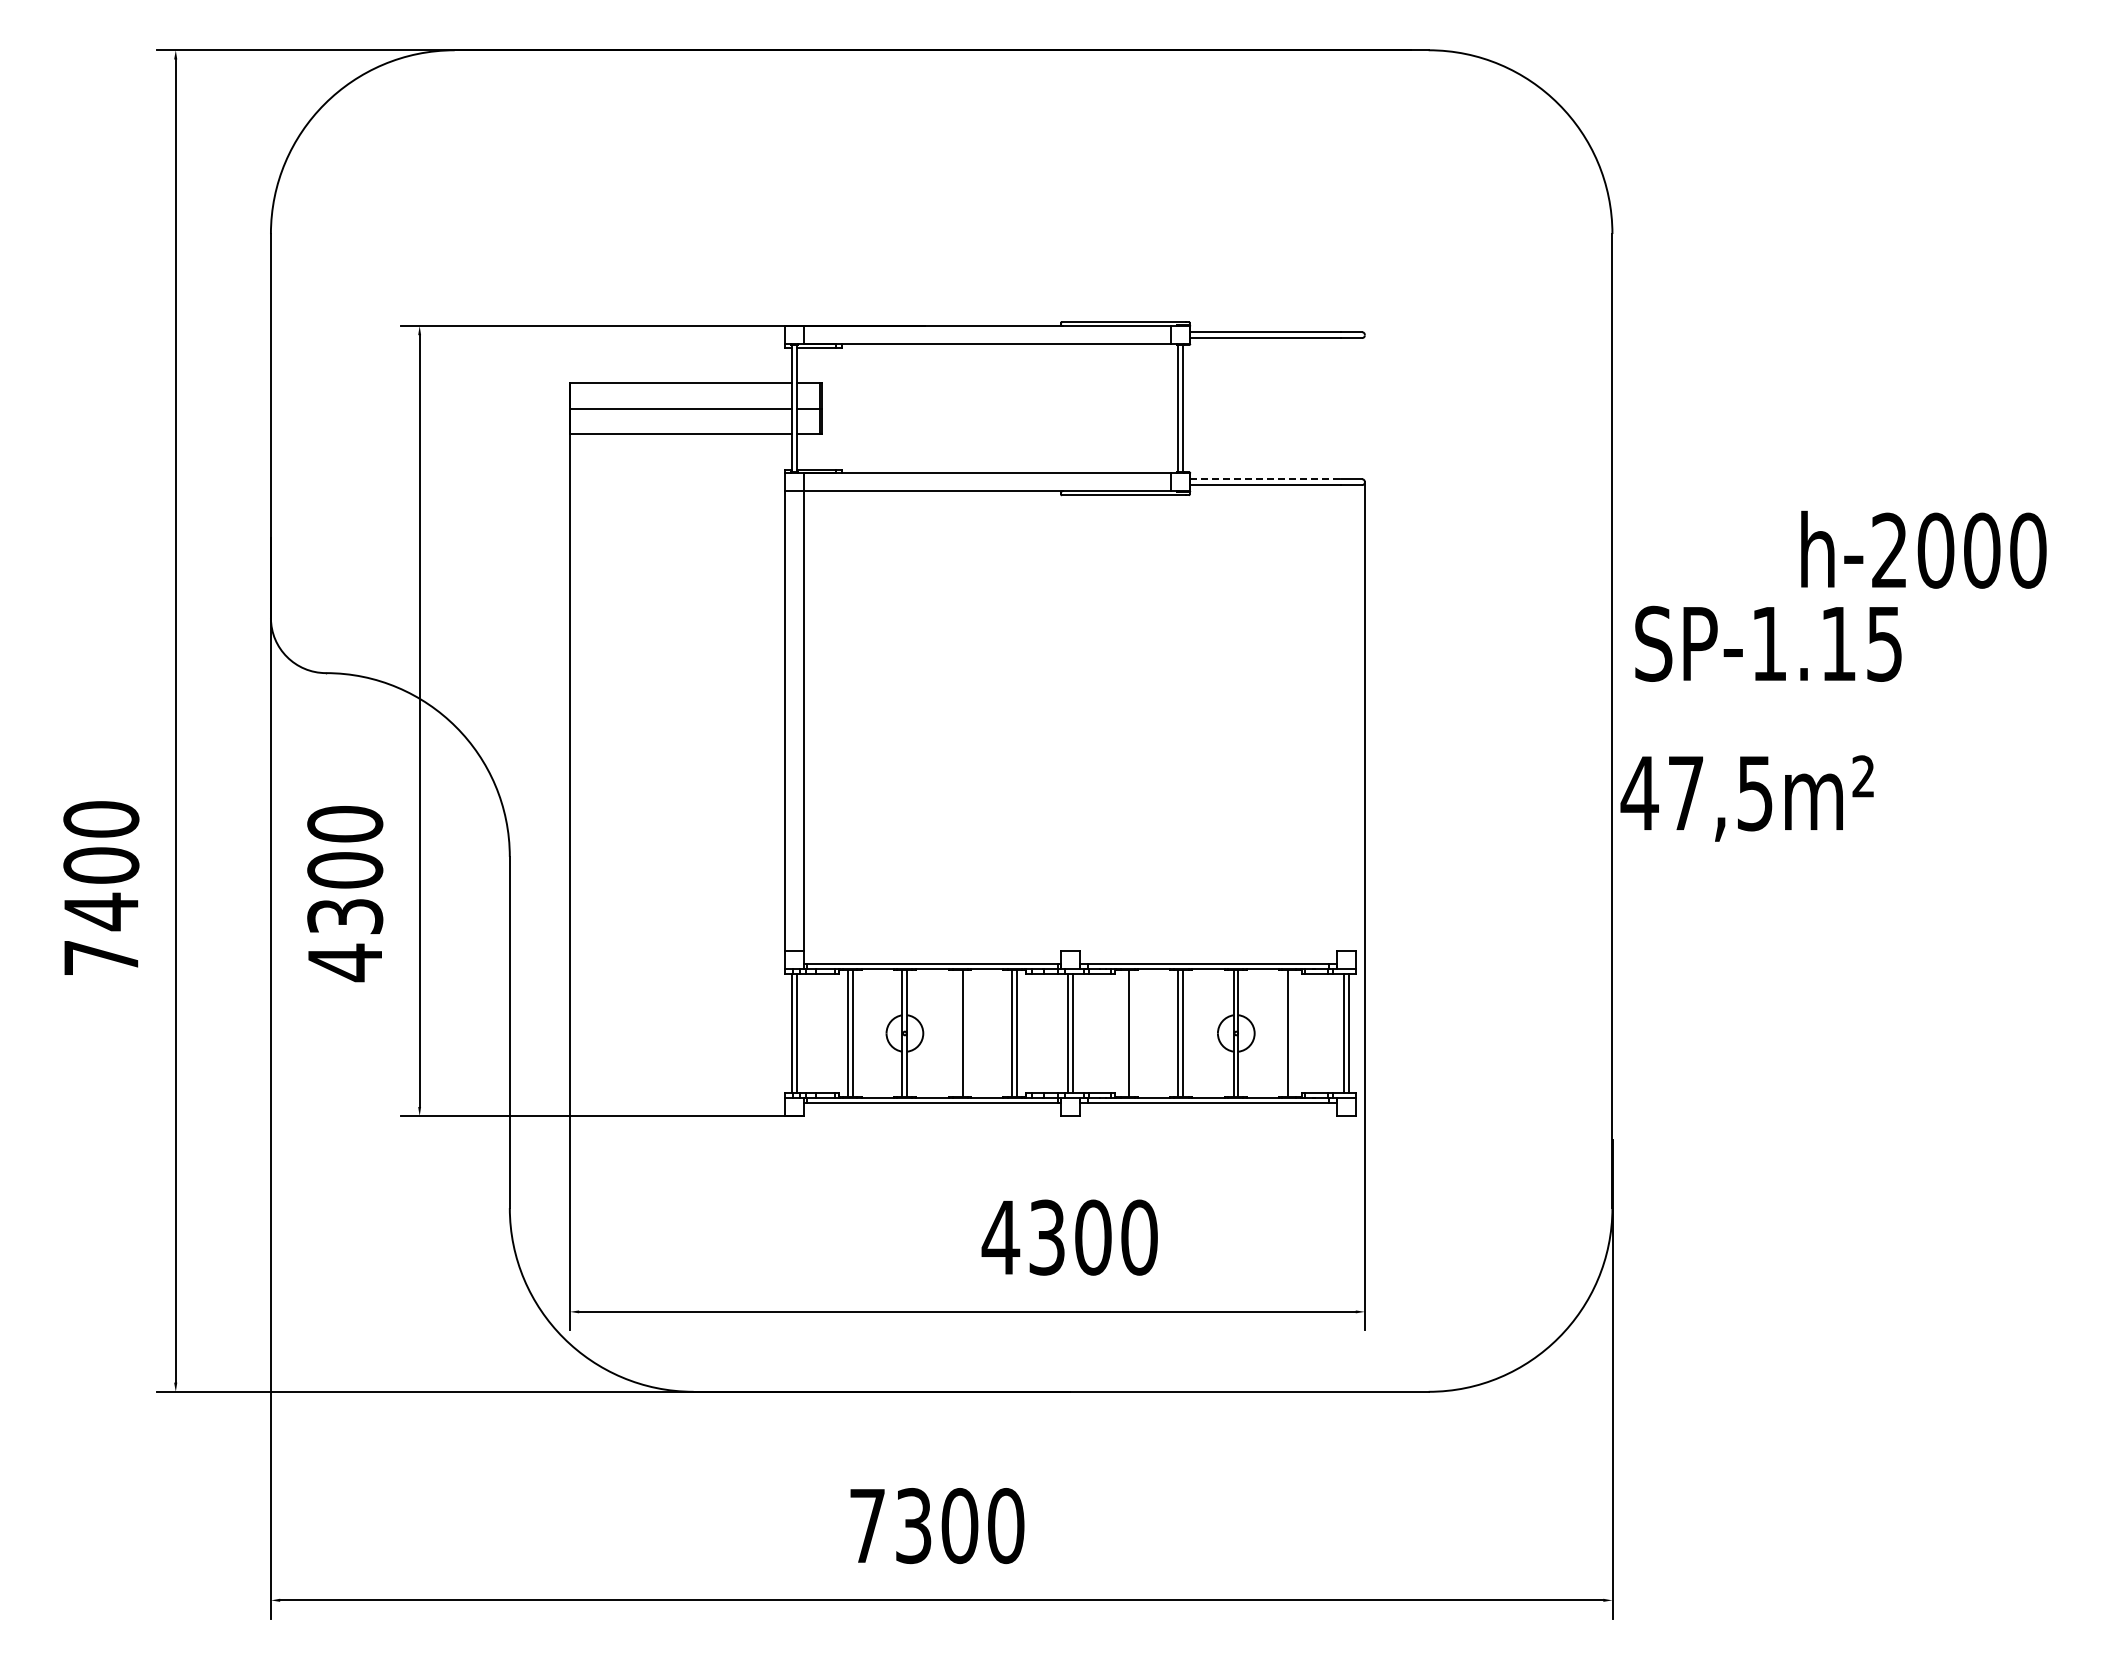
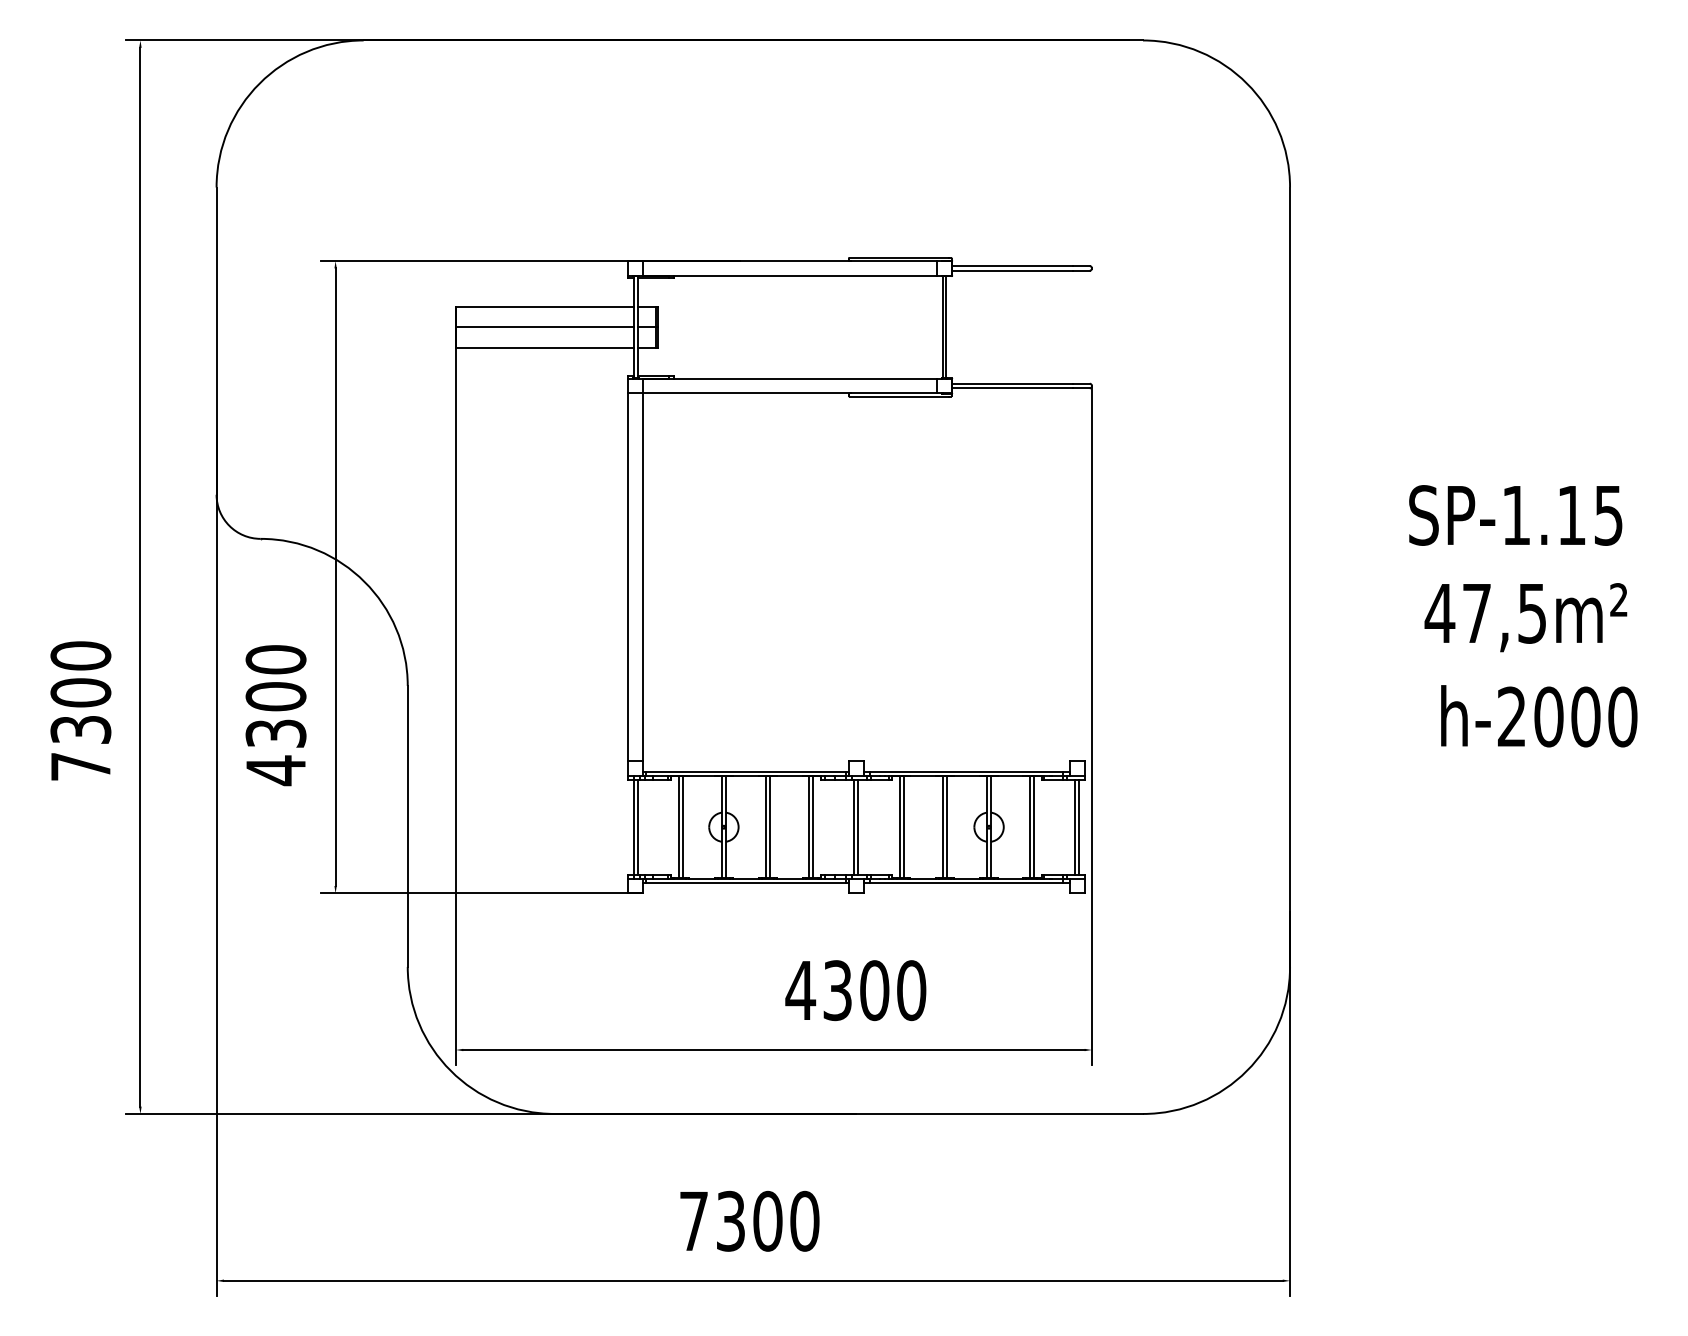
line: (1265, 479) -> (1012, 383), dashed -> solid
text: (1923, 549) -> (1538, 716), moved
text: (1768, 643) -> (1515, 515), moved
text: (1746, 798) -> (1525, 617), moved
text: (101, 911) -> (81, 729), 7400 -> 7300
line: (957, 1033) -> (765, 827), added
line: (1124, 1033) -> (899, 827), added
line: (1292, 1033) -> (1034, 827), added

